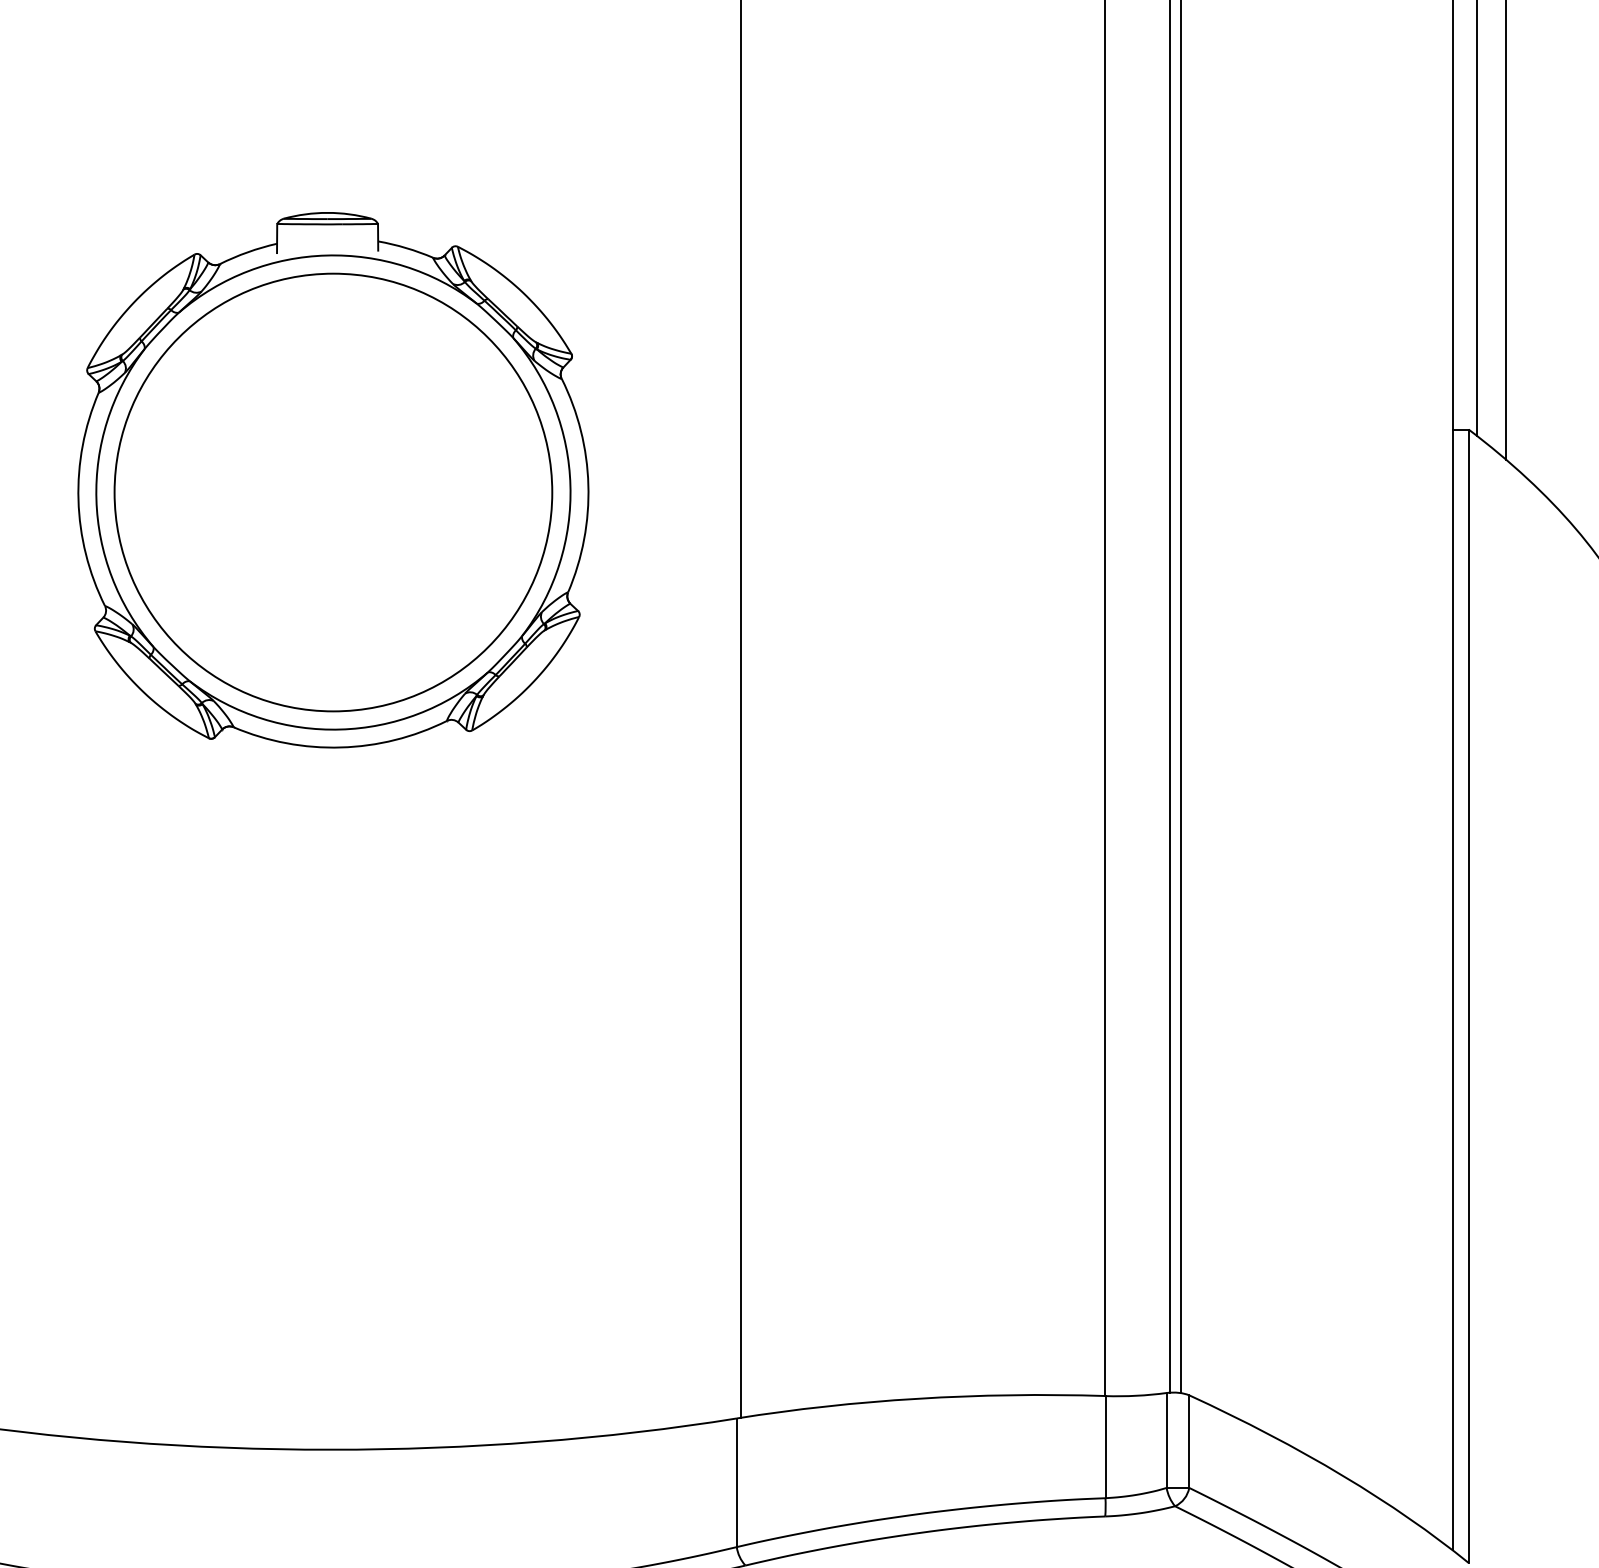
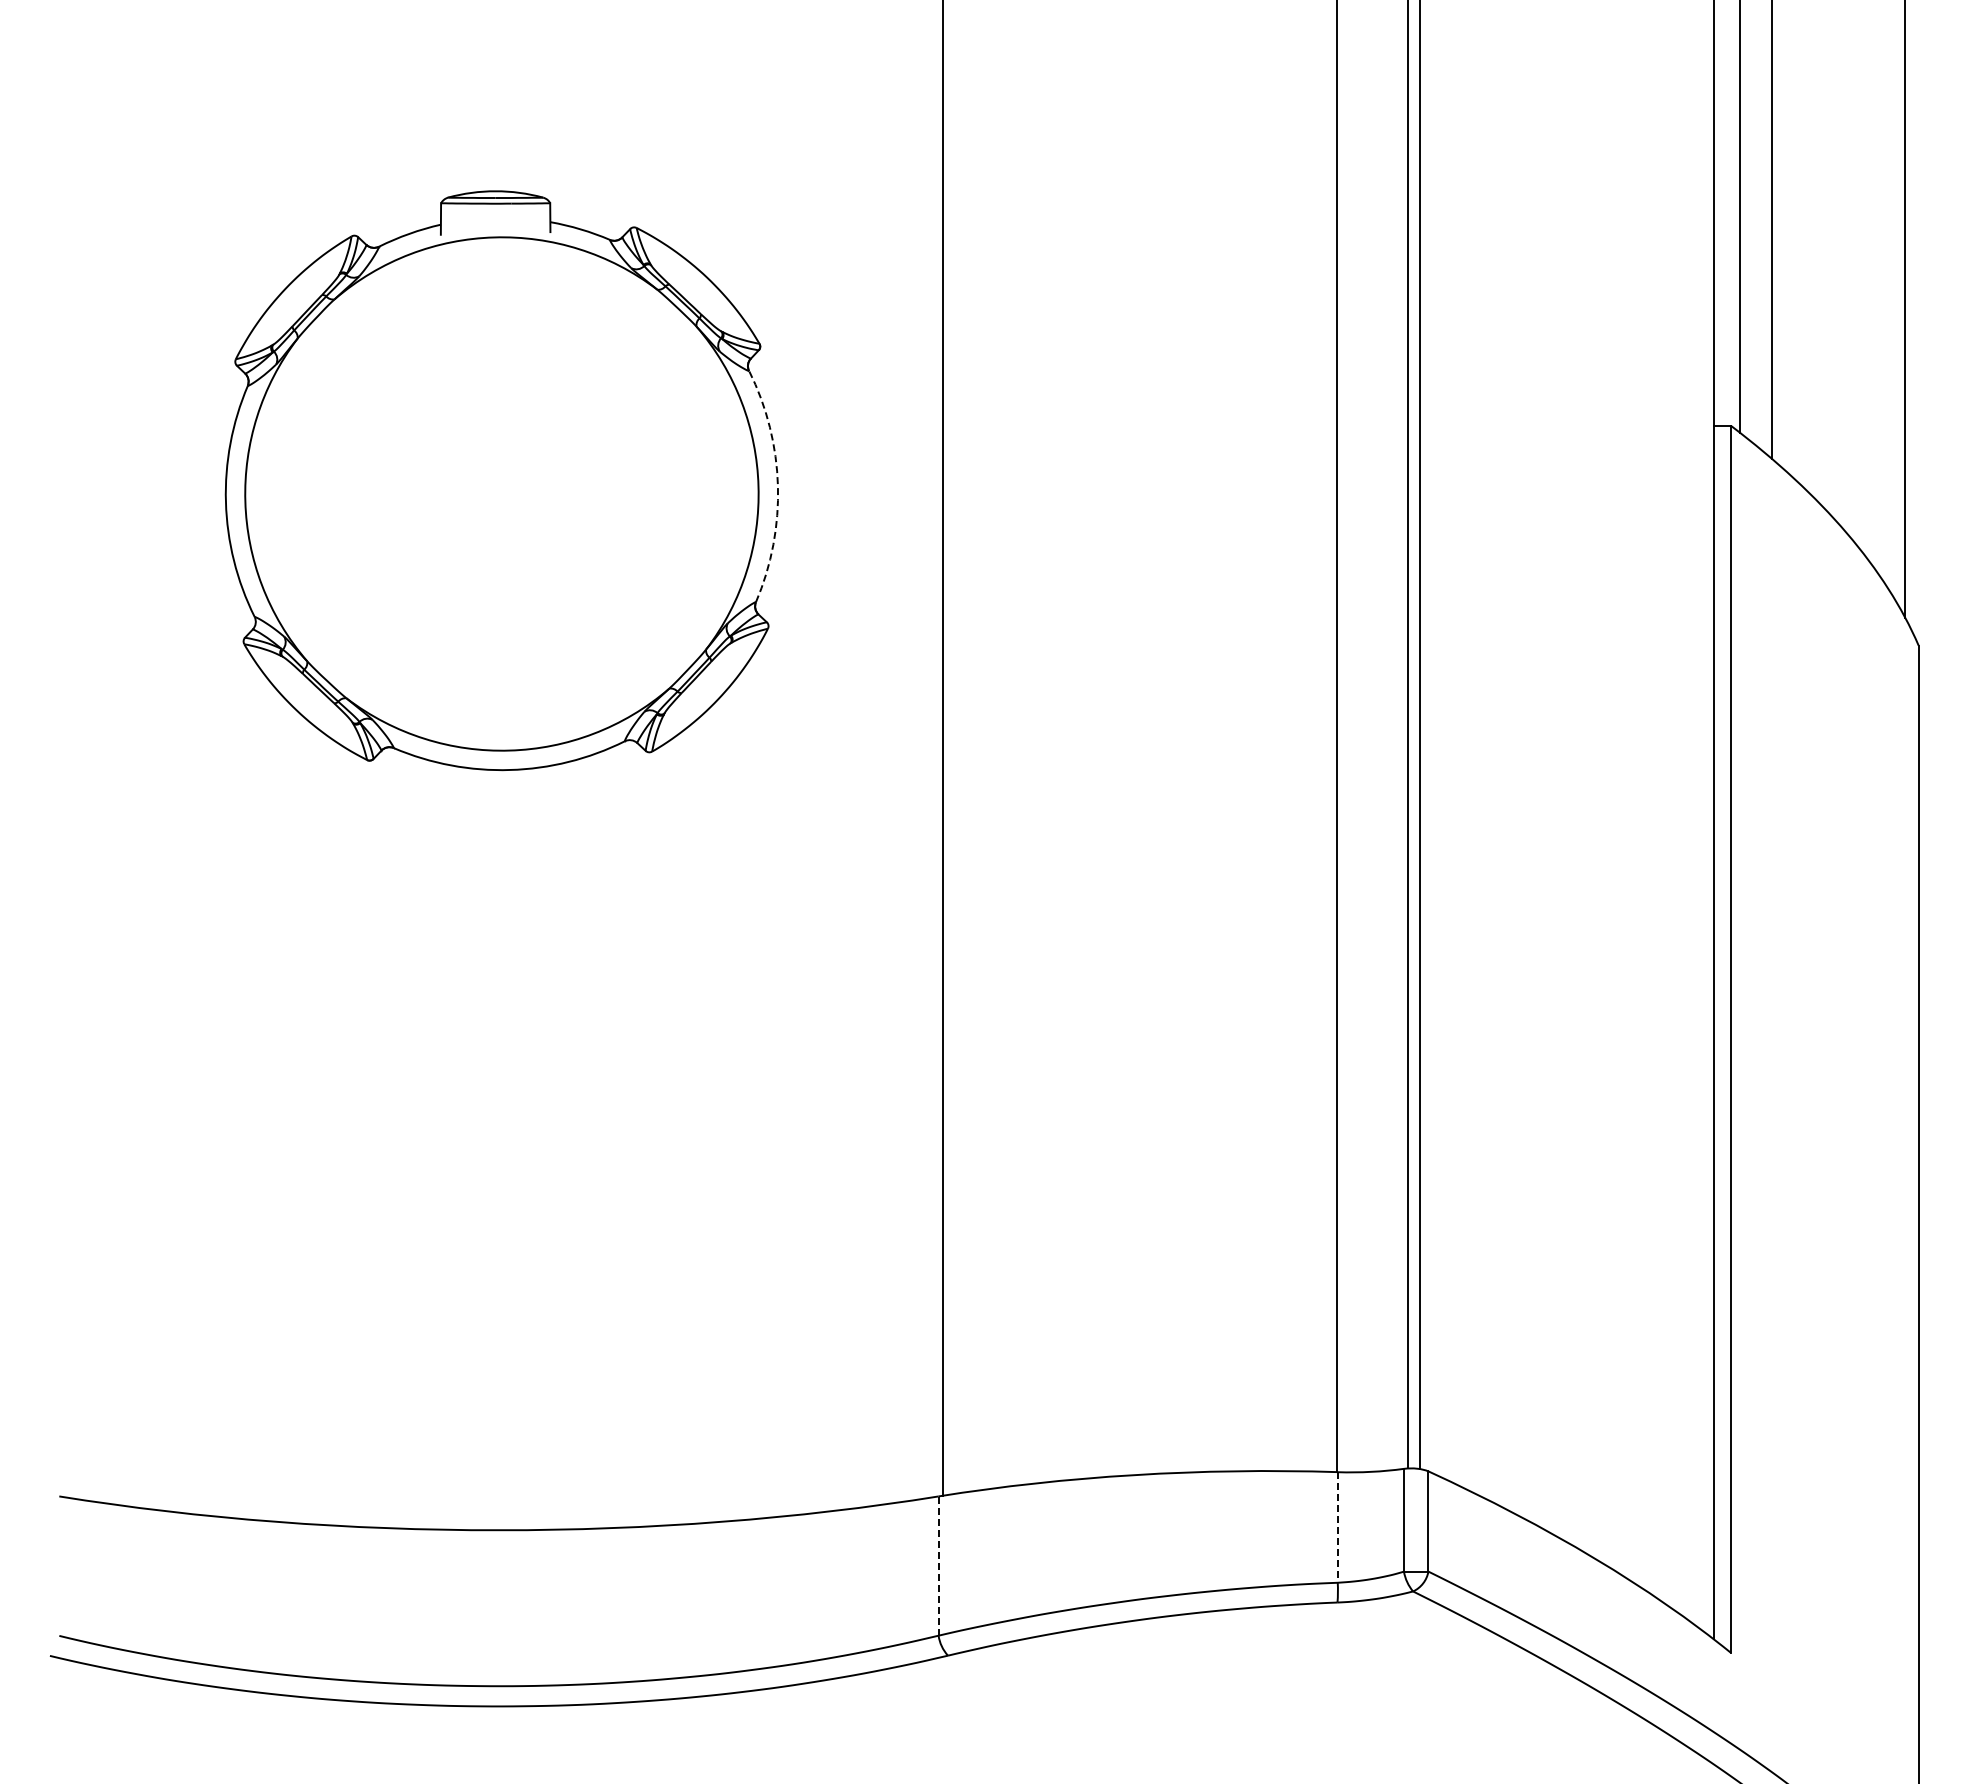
arc: (587, 484) -> (777, 485), solid -> dashed
circle: (333, 492) -> (501, 493), removed
line: (1105, 1447) -> (1337, 1527), solid -> dashed
line: (736, 1483) -> (938, 1566), solid -> dashed

